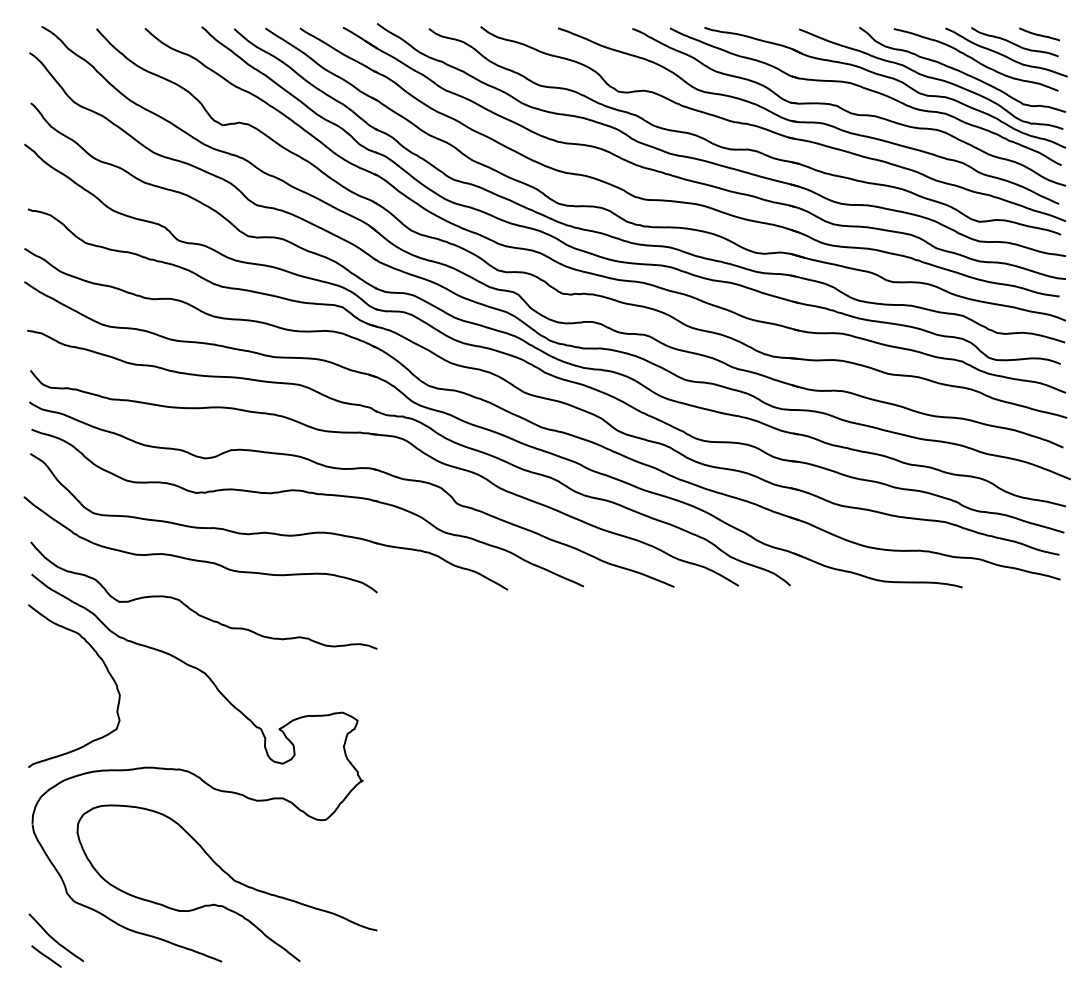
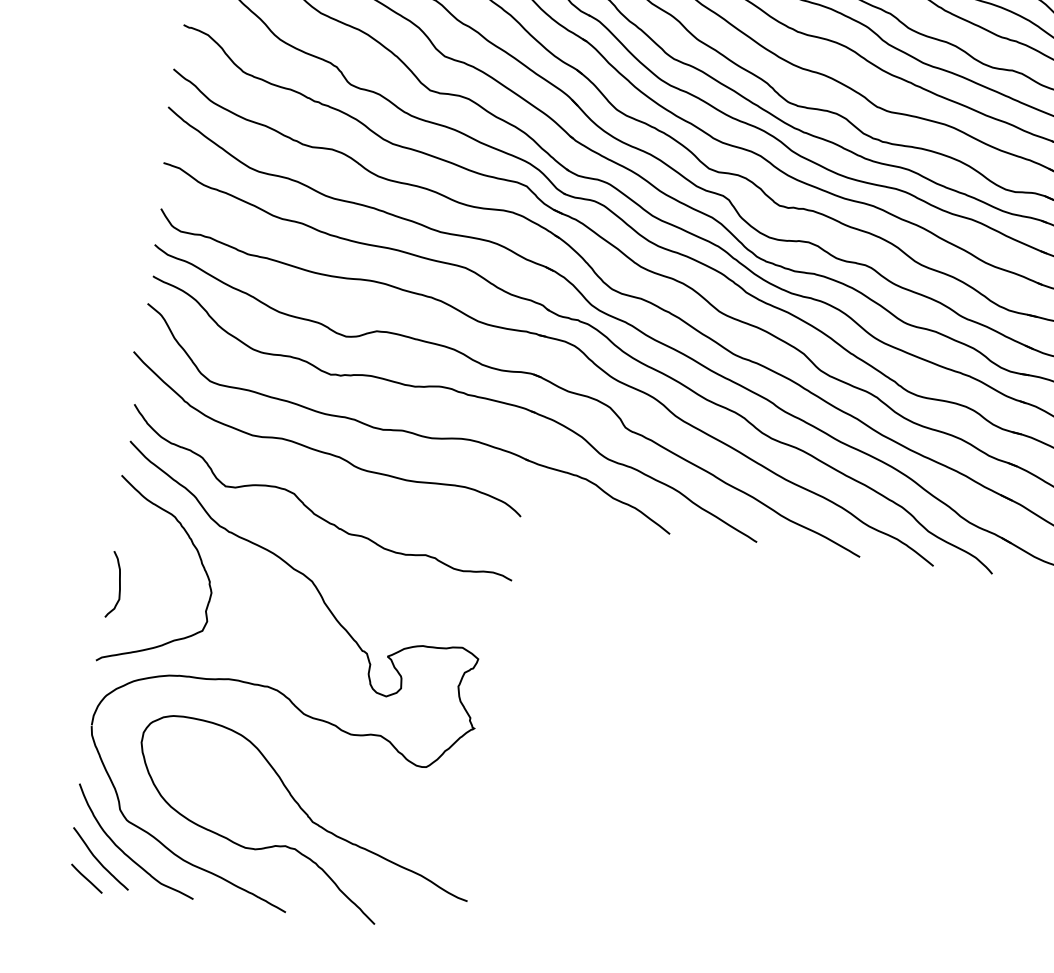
curve: (38, 697) -> (118, 582), added
curve: (78, 930) -> (127, 854), added

